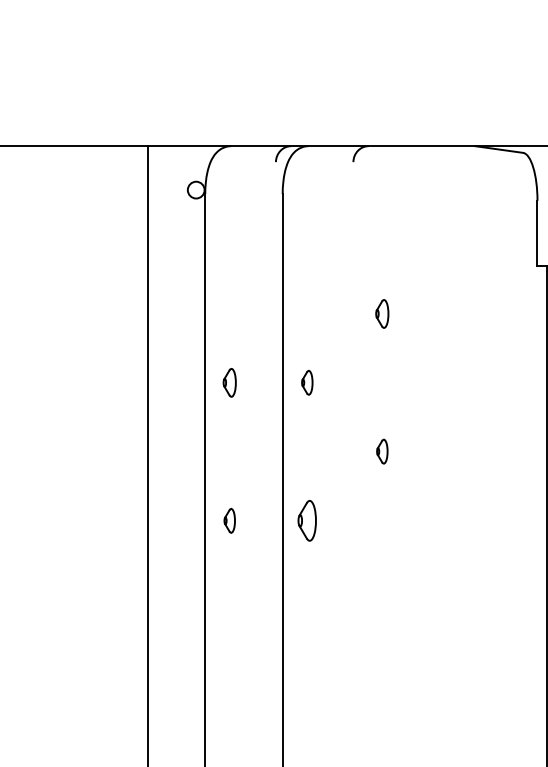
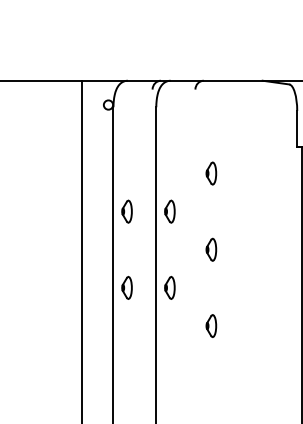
part: (382, 313) -> (211, 173), size x1.43
part: (228, 382) -> (126, 211), size x1.43
part: (306, 382) -> (169, 211), size x1.67
part: (382, 451) -> (211, 249), size x1.67
part: (228, 520) -> (126, 287), size x1.67
part: (382, 588) -> (211, 325), added

